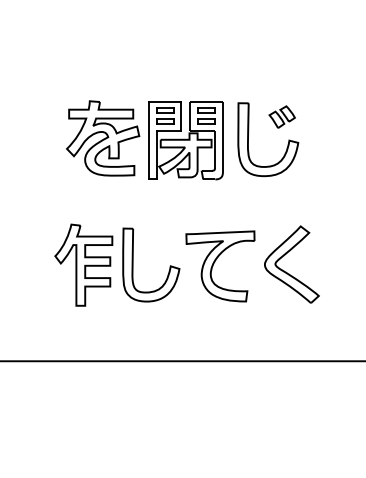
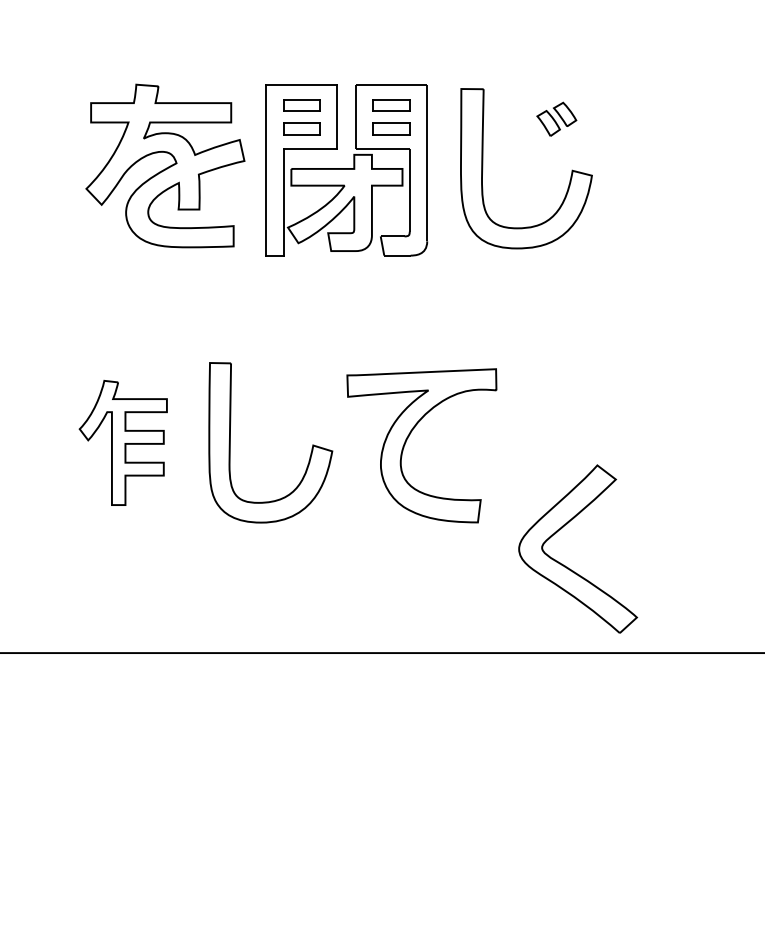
part: (281, 116) -> (555, 118), size x0.7
part: (83, 264) -> (122, 441), size x0.7
part: (286, 271) -> (566, 563), moved

